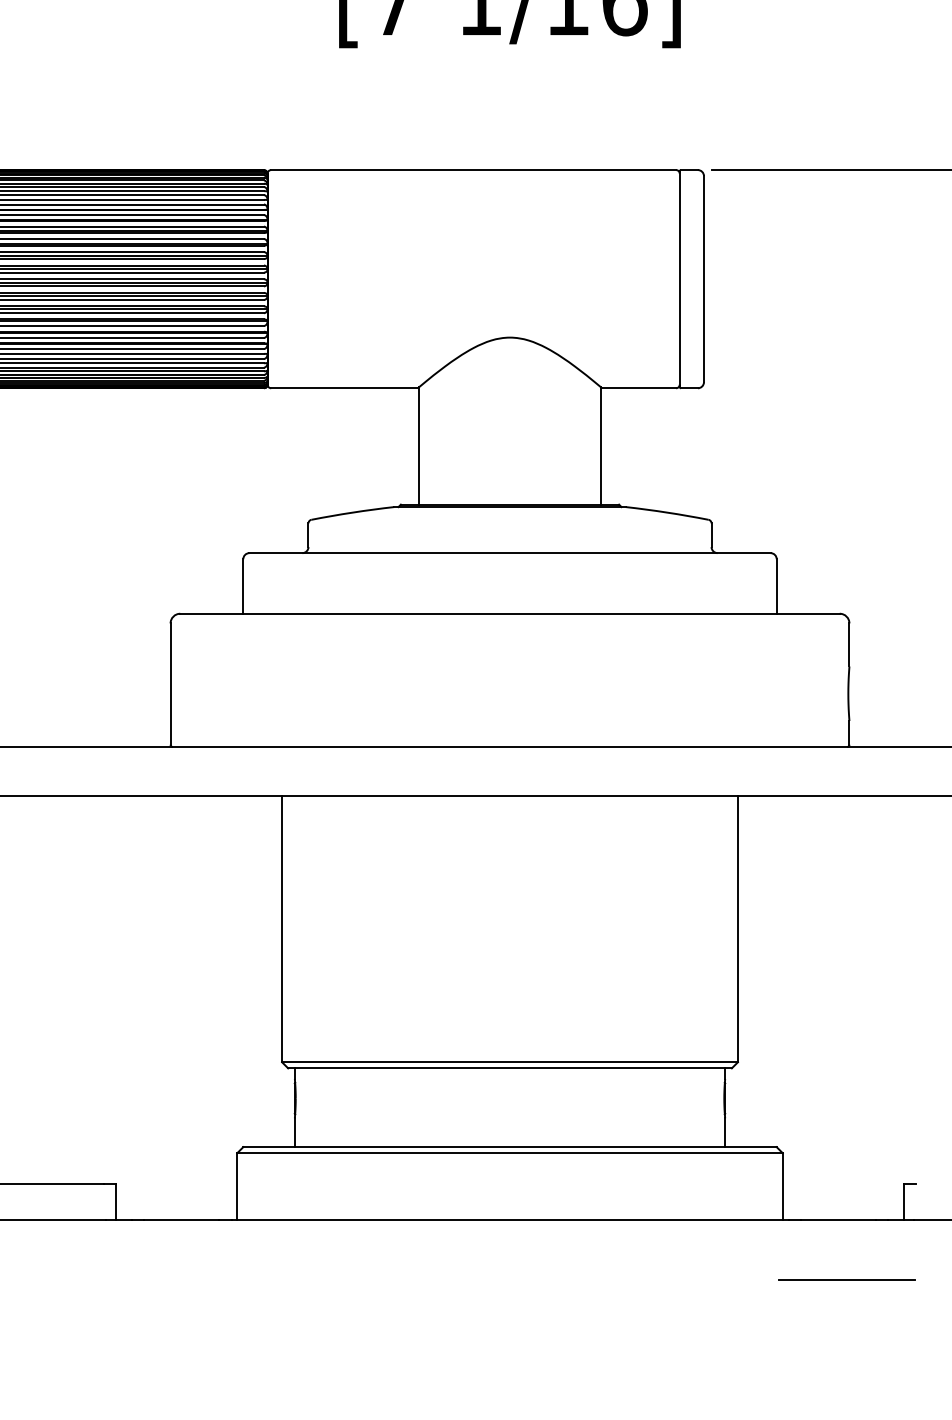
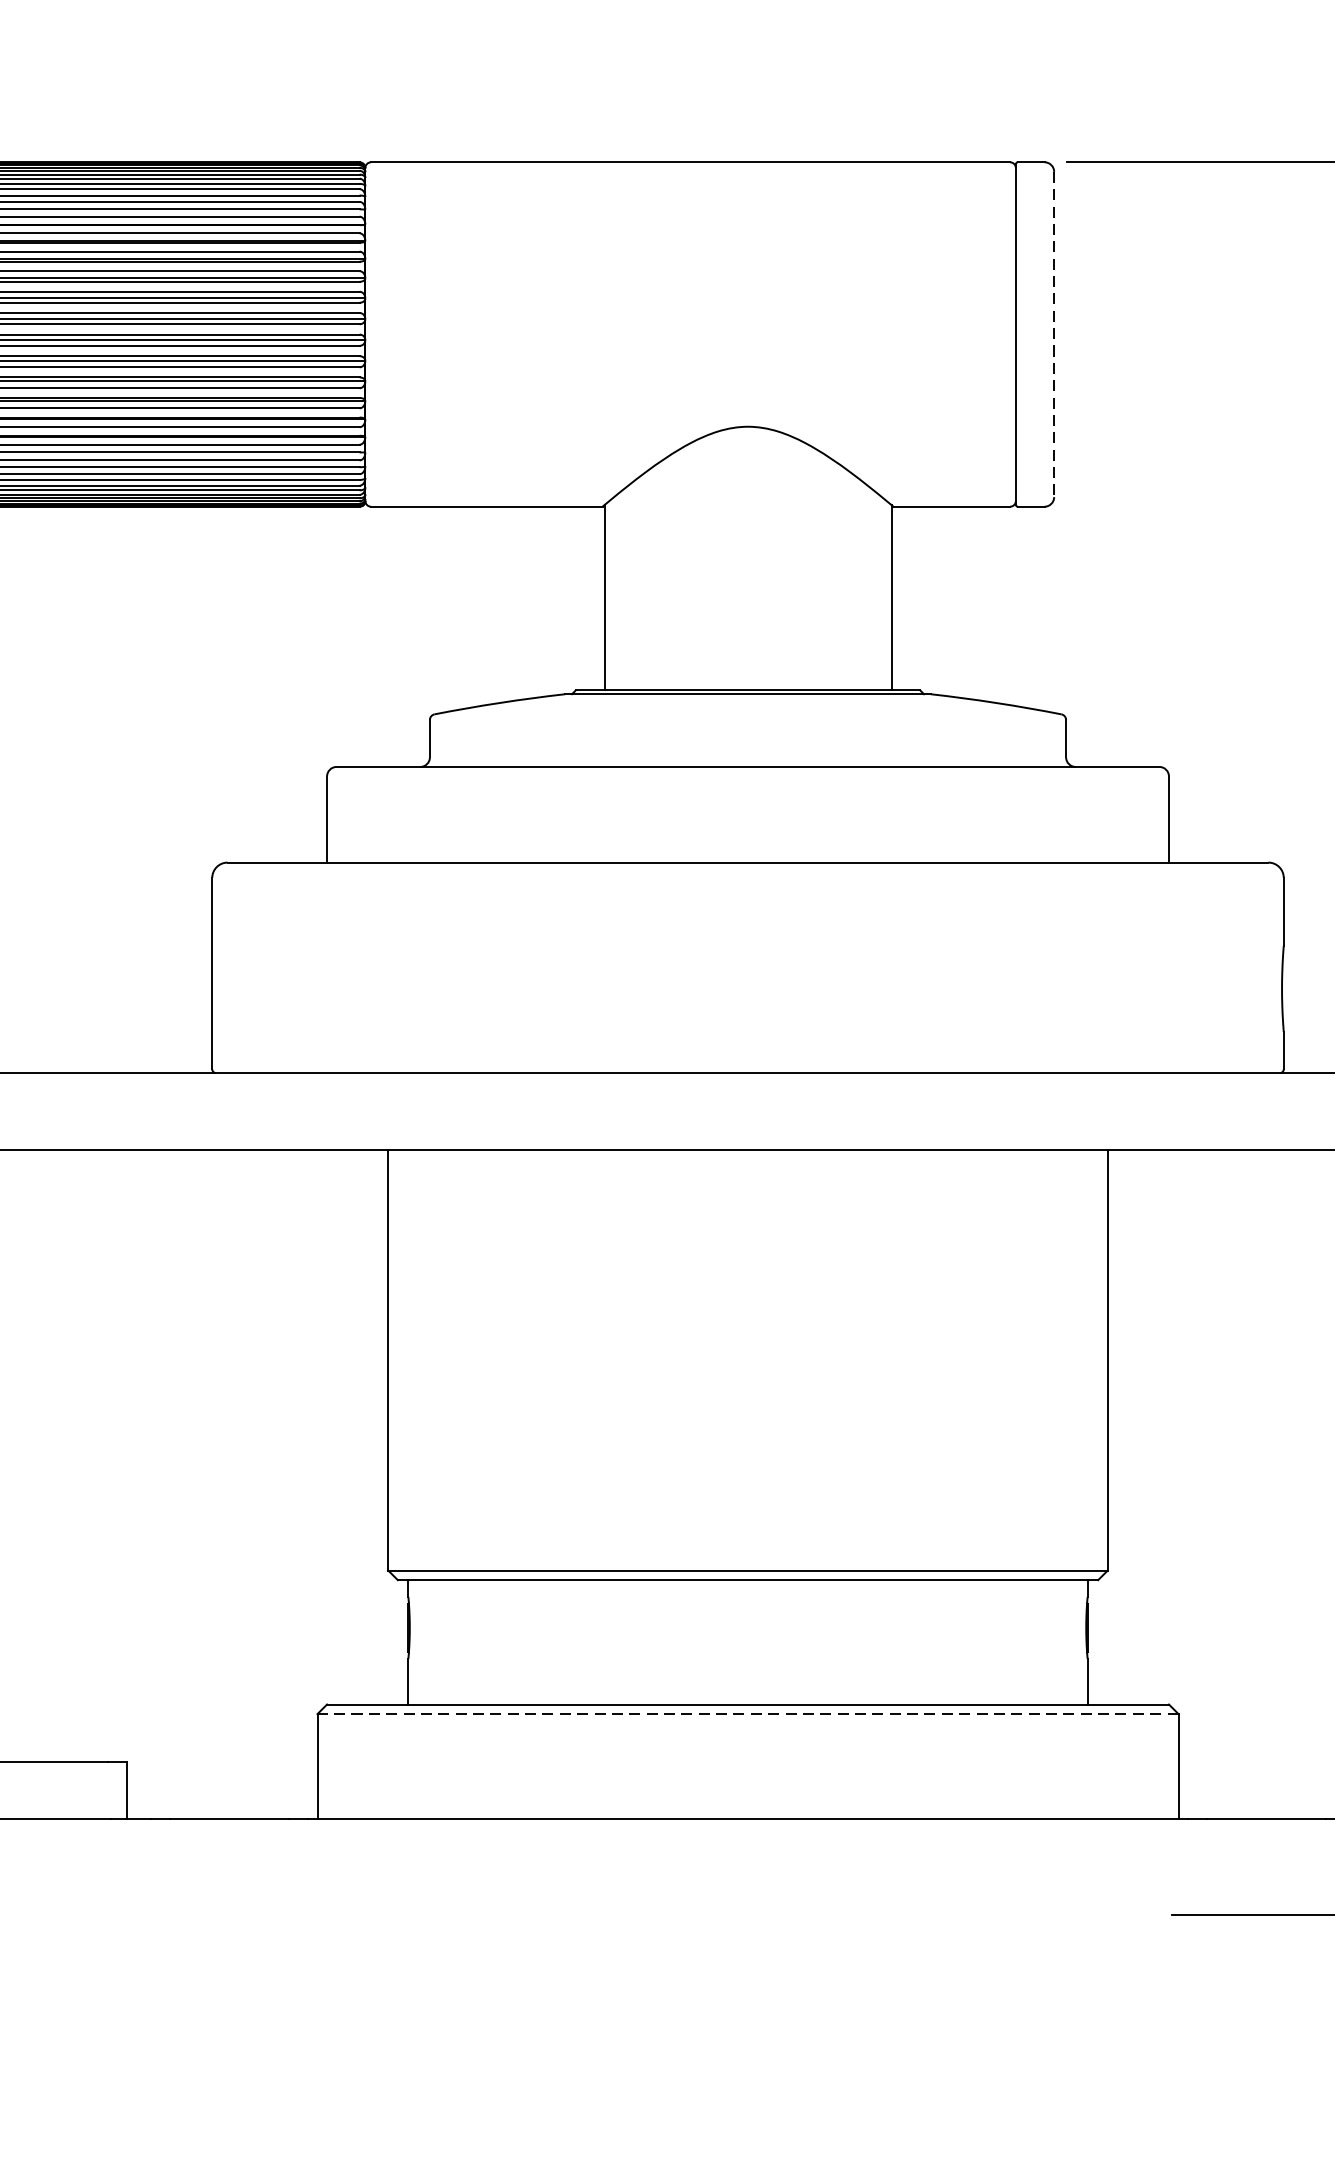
line: (703, 279) -> (1053, 335), solid -> dashed
line: (510, 1153) -> (748, 1714), solid -> dashed

